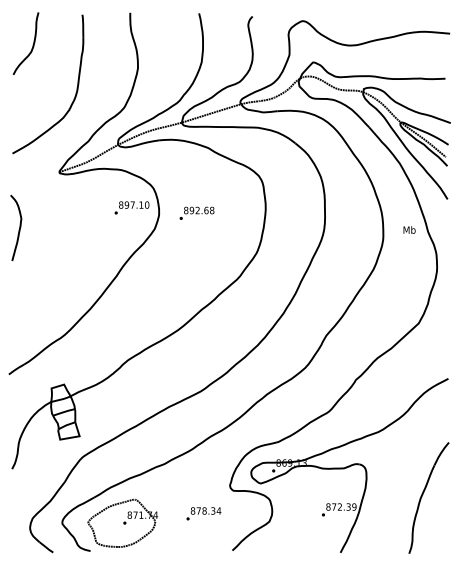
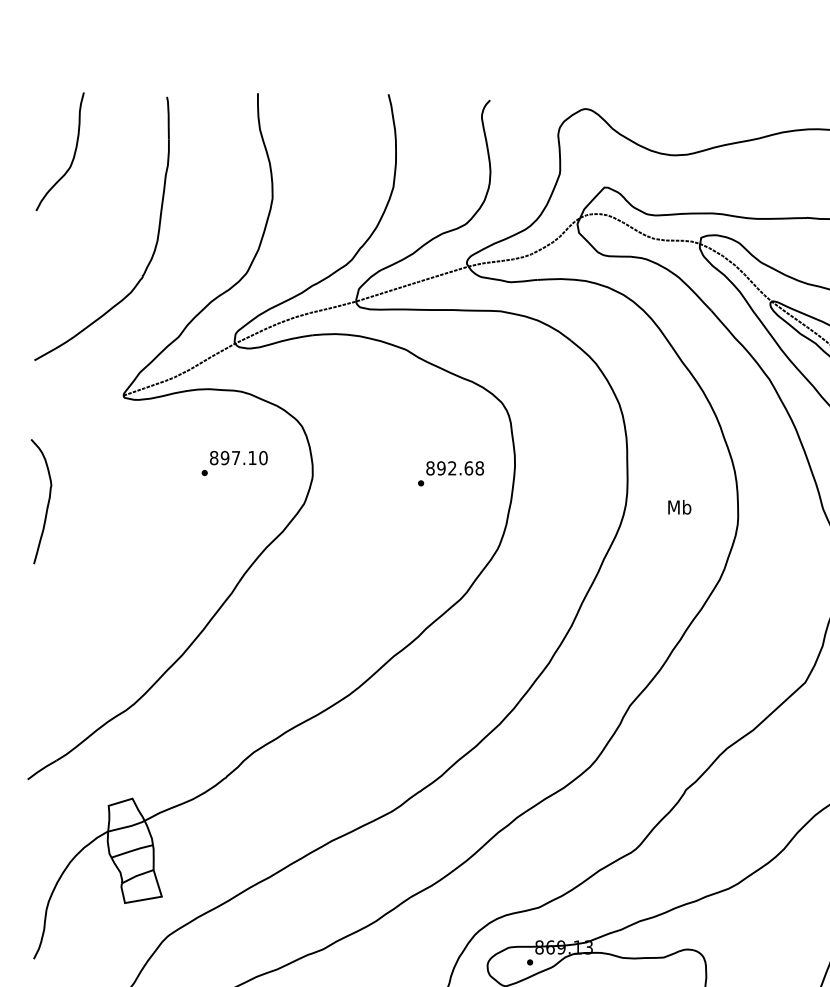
text: (131, 207) -> (233, 462), moved
text: (196, 212) -> (450, 472), moved
text: (409, 229) -> (679, 506), moved

